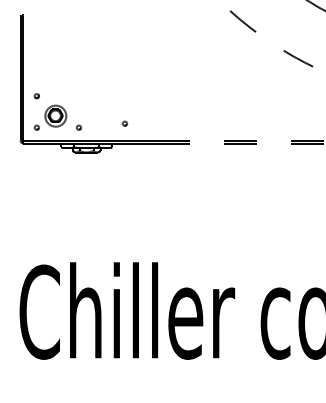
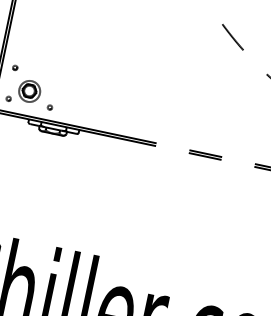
part: (124, 123) -> (95, 112), removed

